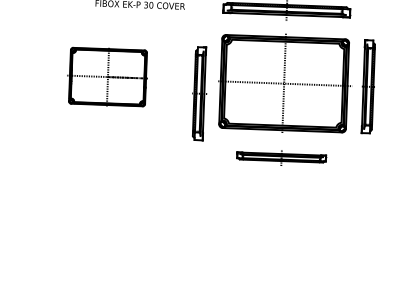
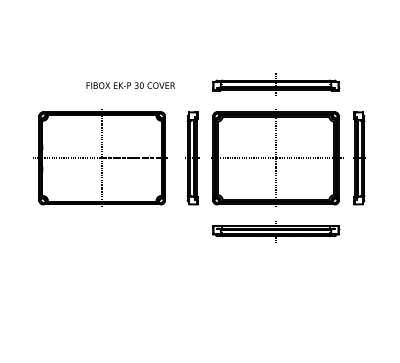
part: (106, 76) -> (100, 157), size x1.67
part: (199, 93) -> (192, 158), moved
part: (281, 157) -> (276, 231), size x1.43

